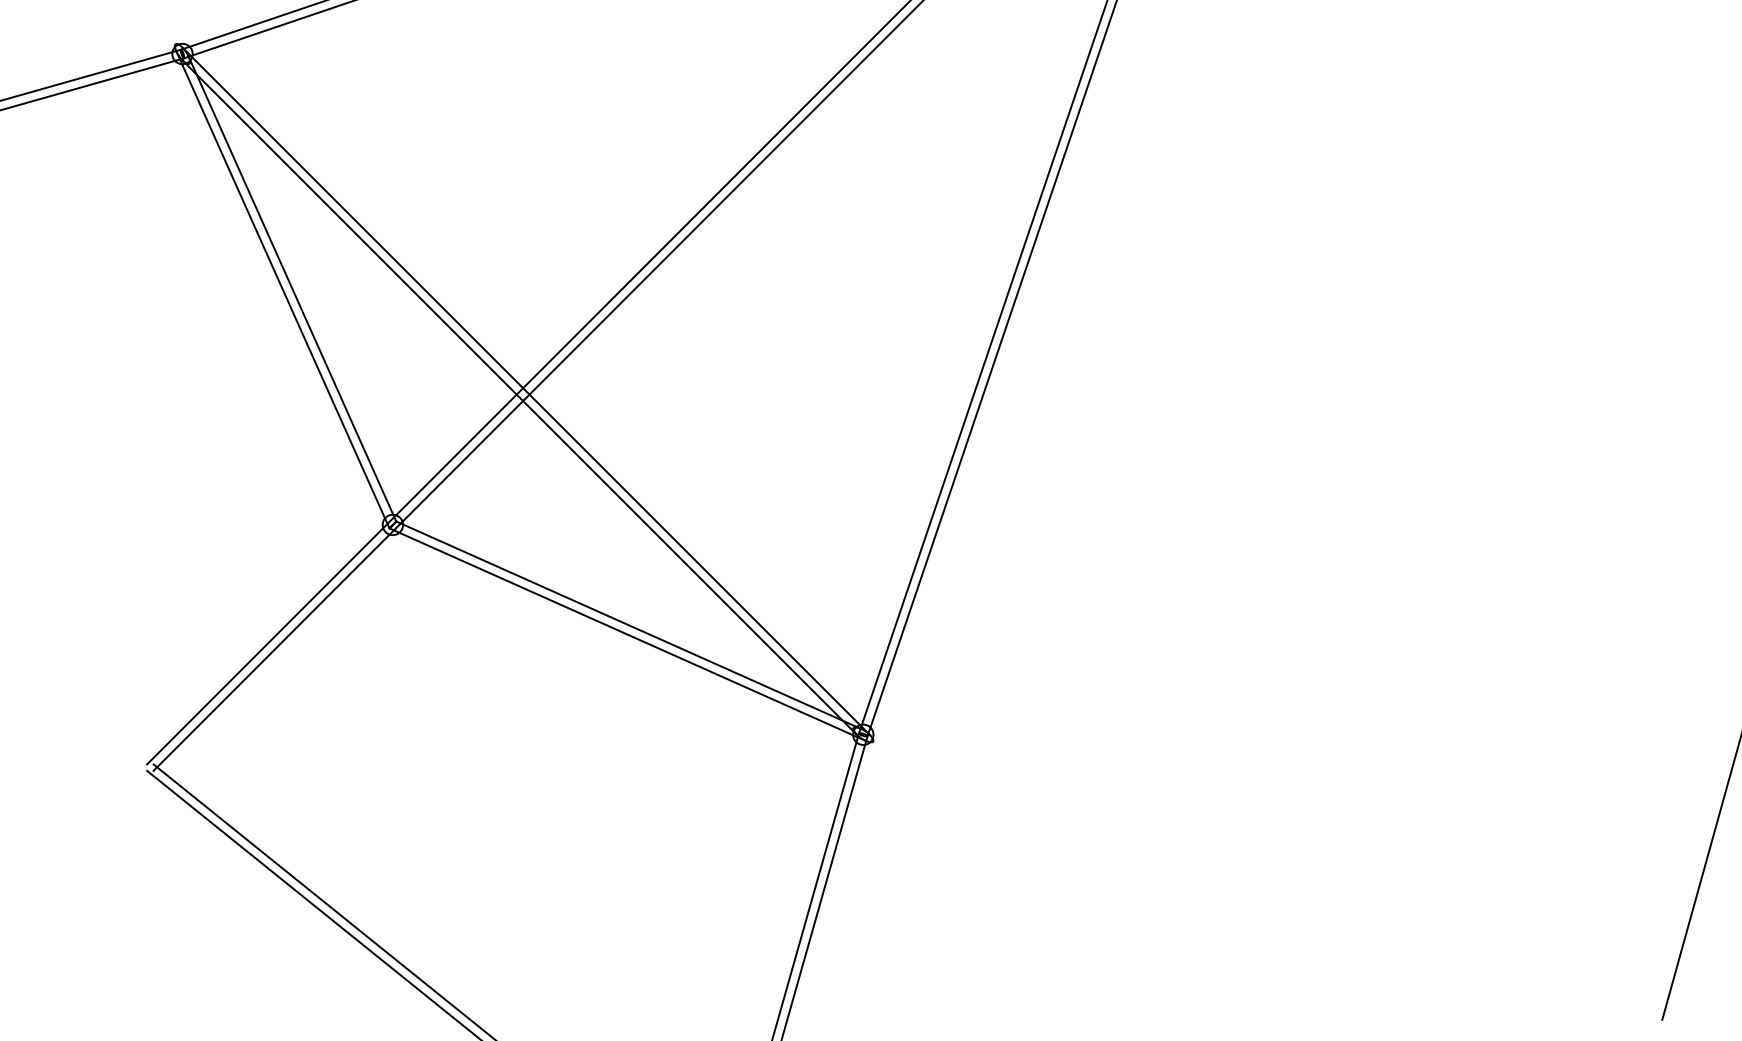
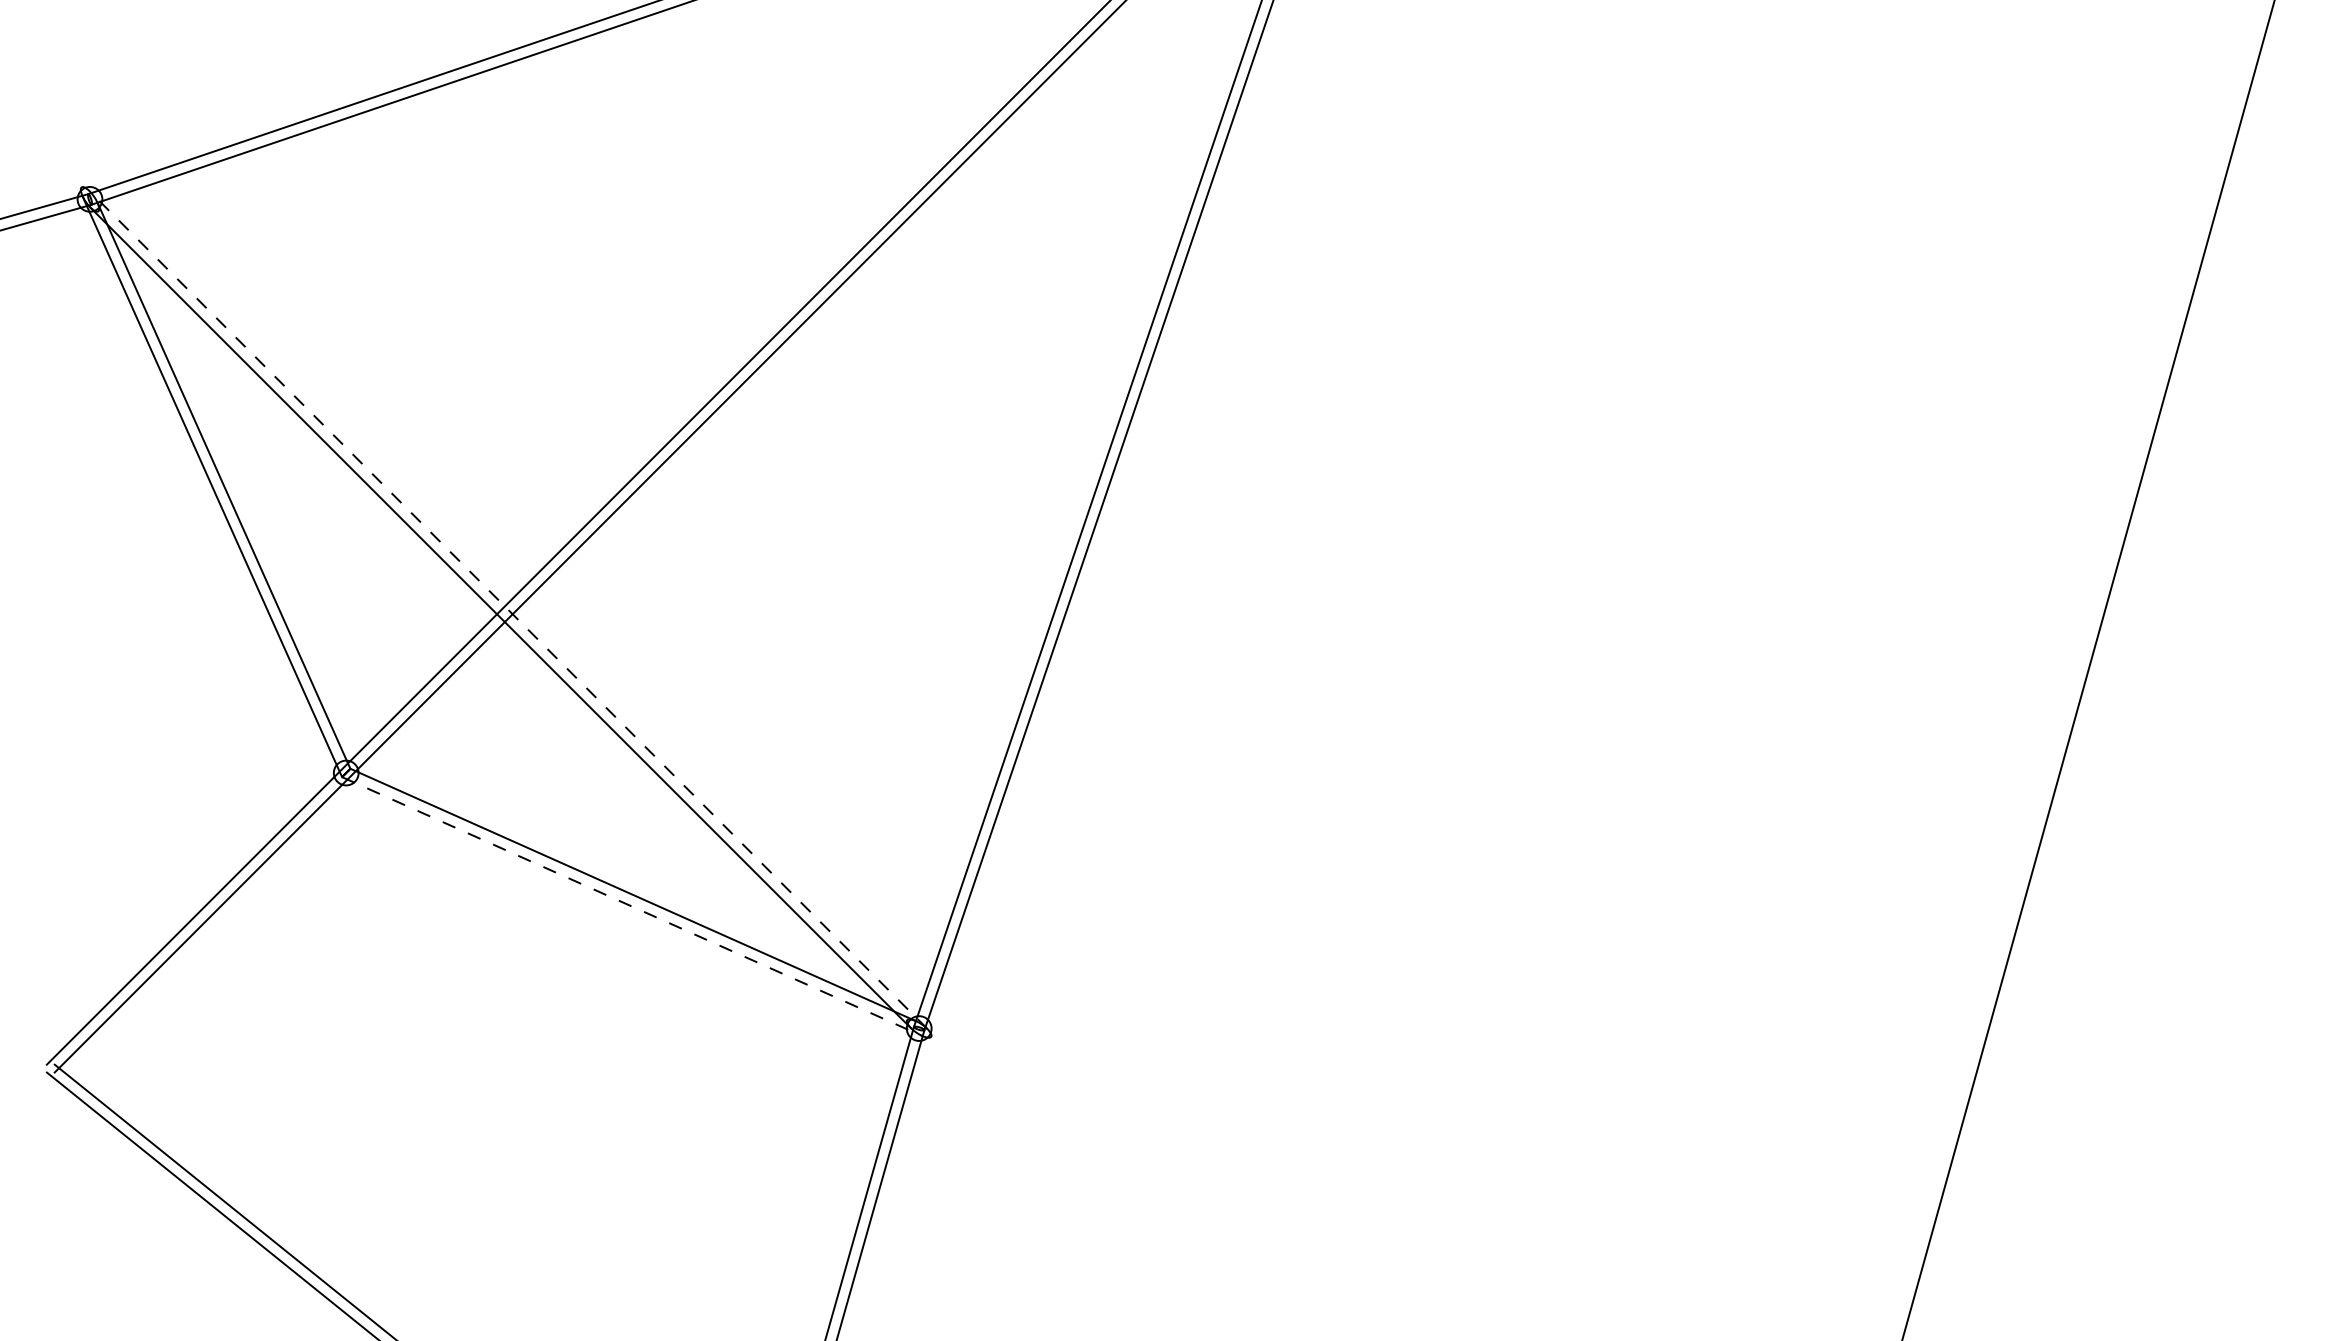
line: (526, 390) -> (508, 609), solid -> dashed
line: (627, 634) -> (632, 906), solid -> dashed

